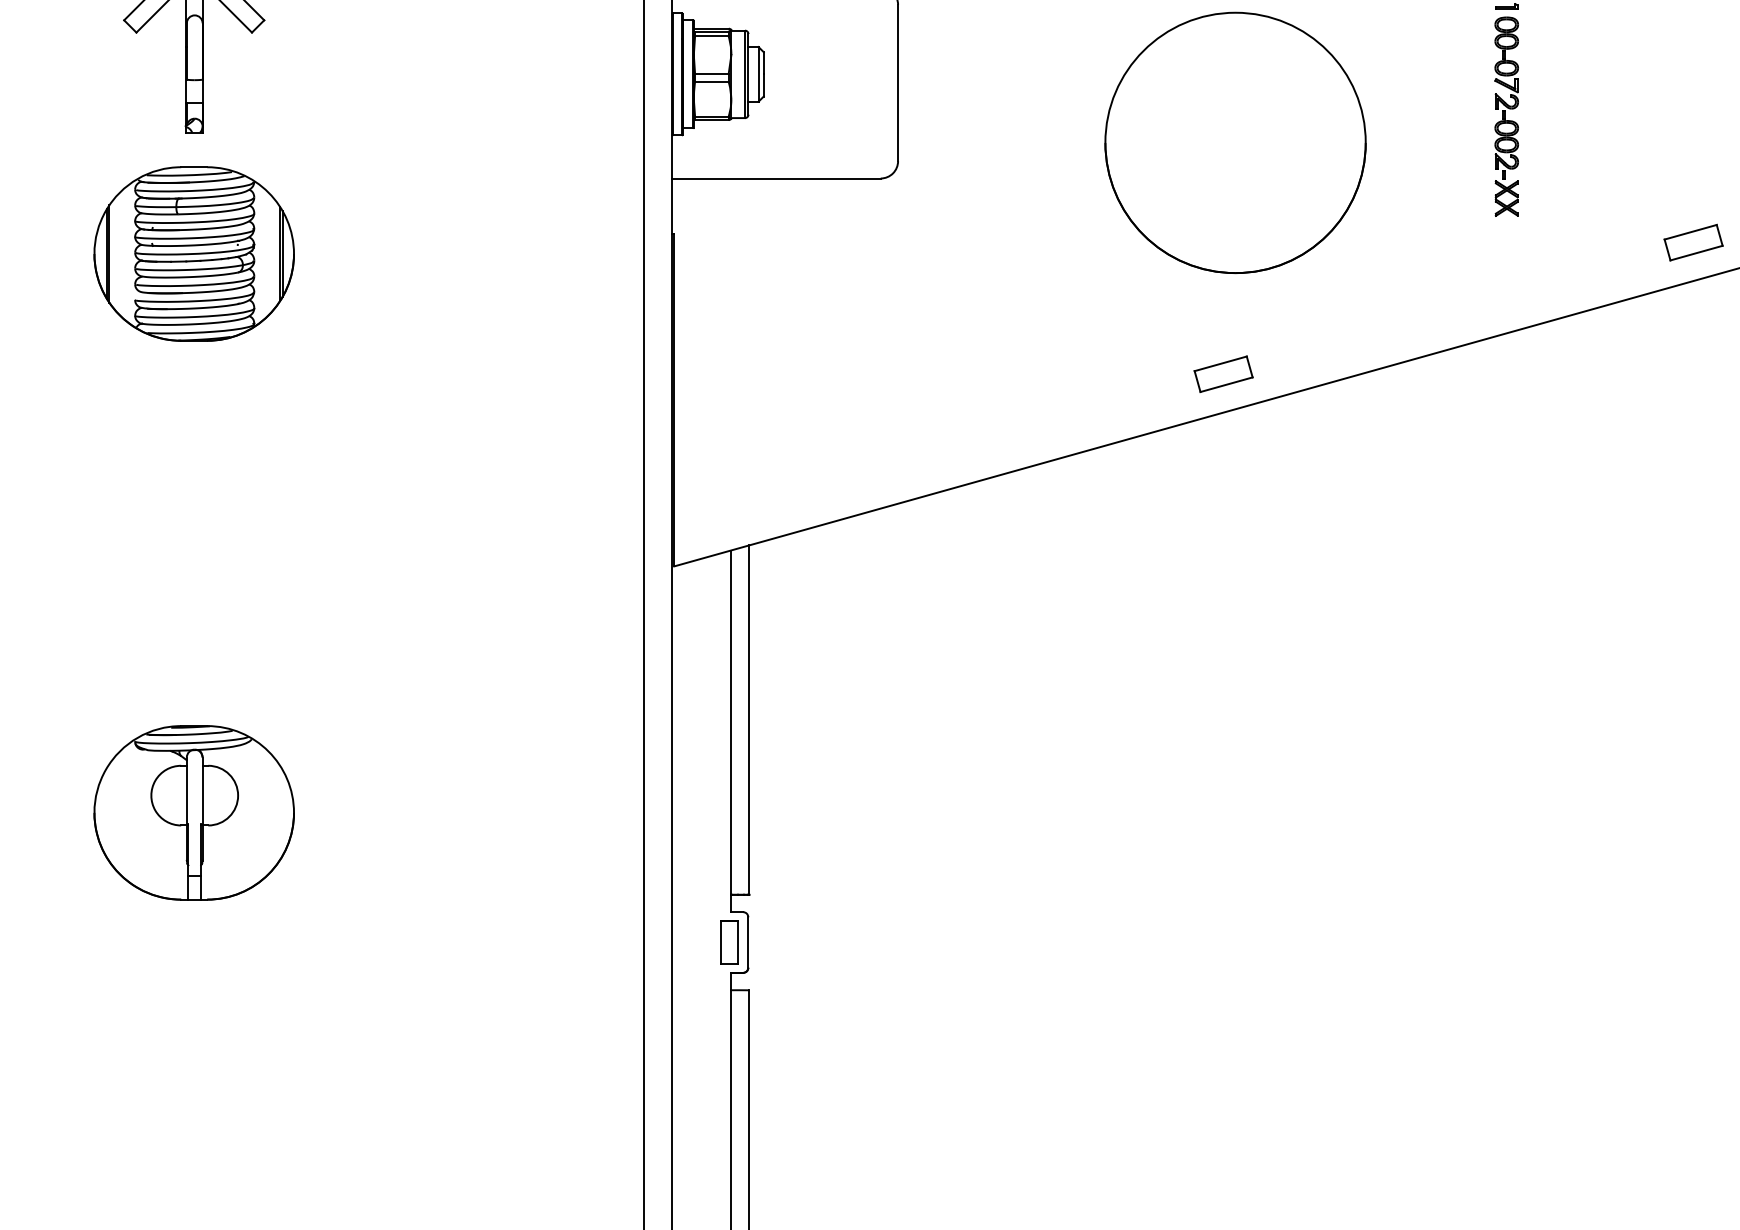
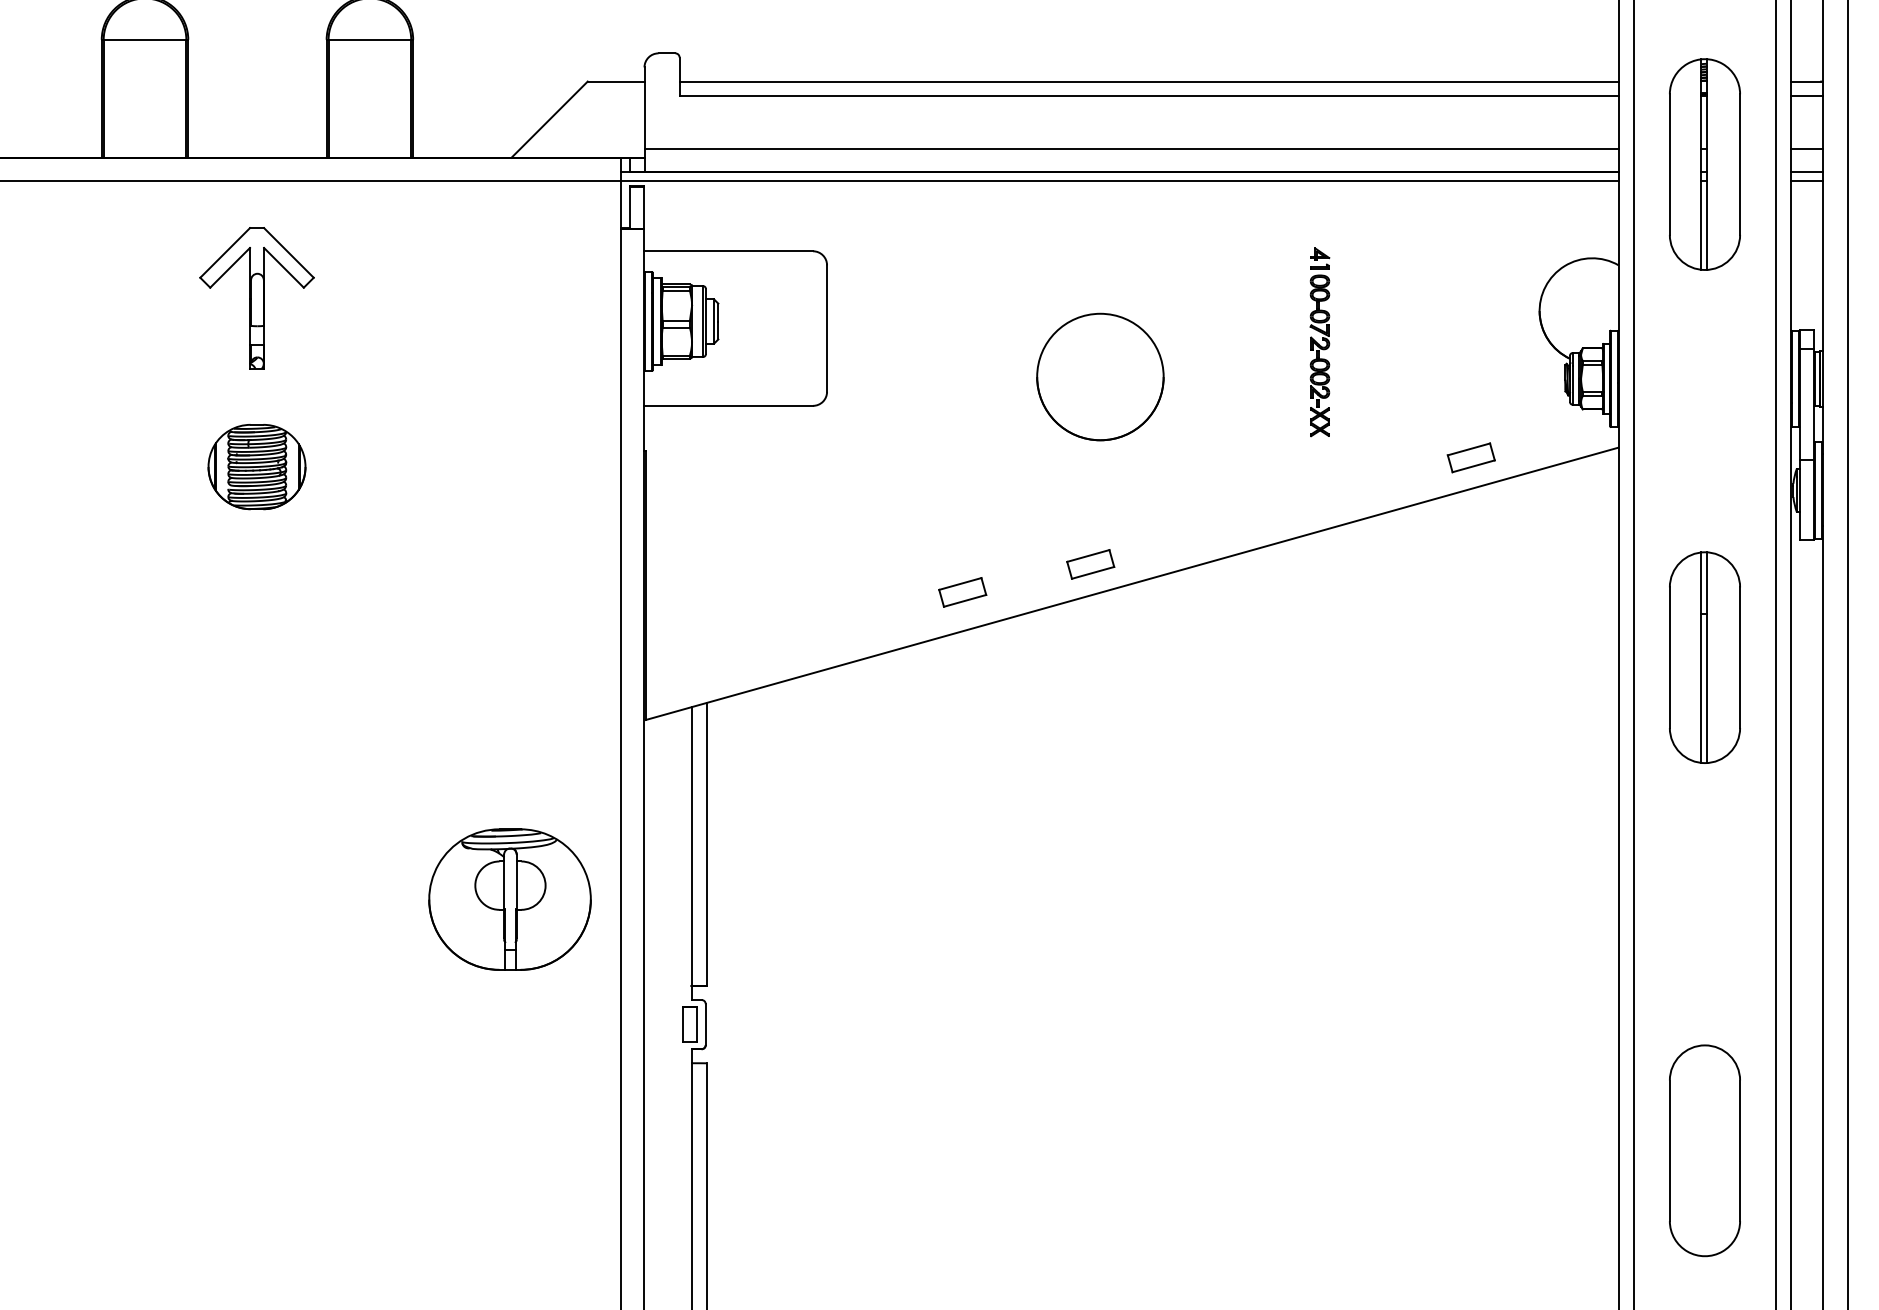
part: (1235, 142) -> (1100, 376), size x0.6
part: (193, 253) -> (256, 466), size x0.6
part: (1065, 408) -> (962, 592), added
part: (193, 812) -> (509, 899), moved

